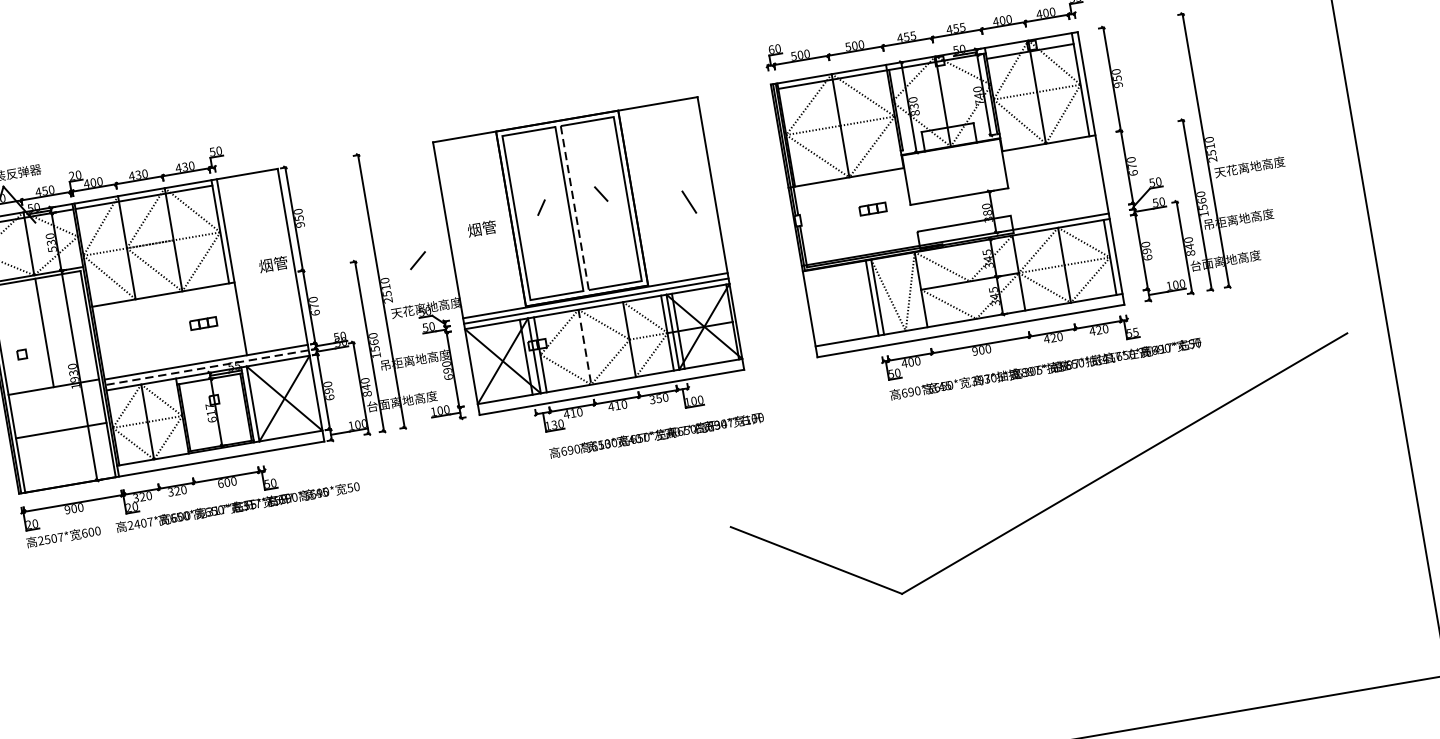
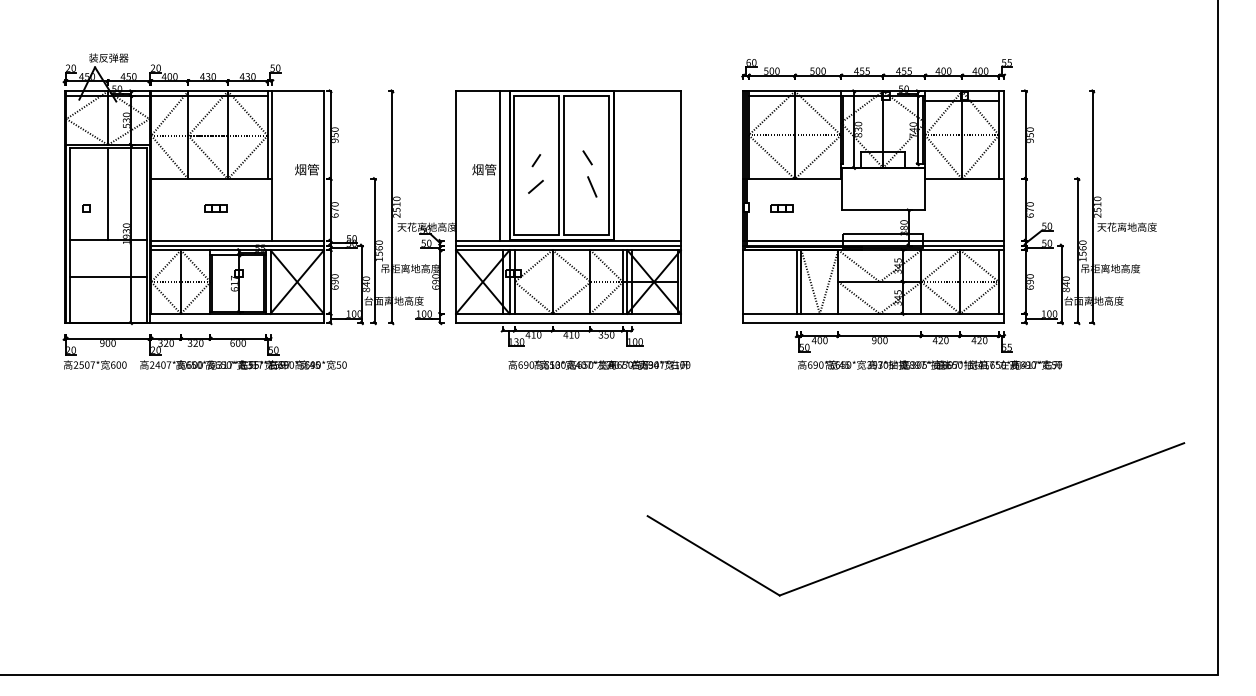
line: (689, 201) -> (592, 186), moved
line: (574, 207) -> (563, 165), dashed -> solid
part: (872, 209) -> (781, 208), moved
line: (499, 220) -> (499, 165), added
line: (954, 233) -> (873, 240), added
line: (417, 260) -> (535, 186), moved
part: (203, 323) -> (215, 208), moved
line: (584, 347) -> (552, 282), dashed -> solid
line: (206, 367) -> (237, 245), dashed -> solid
part: (1059, 500) -> (922, 540), moved

